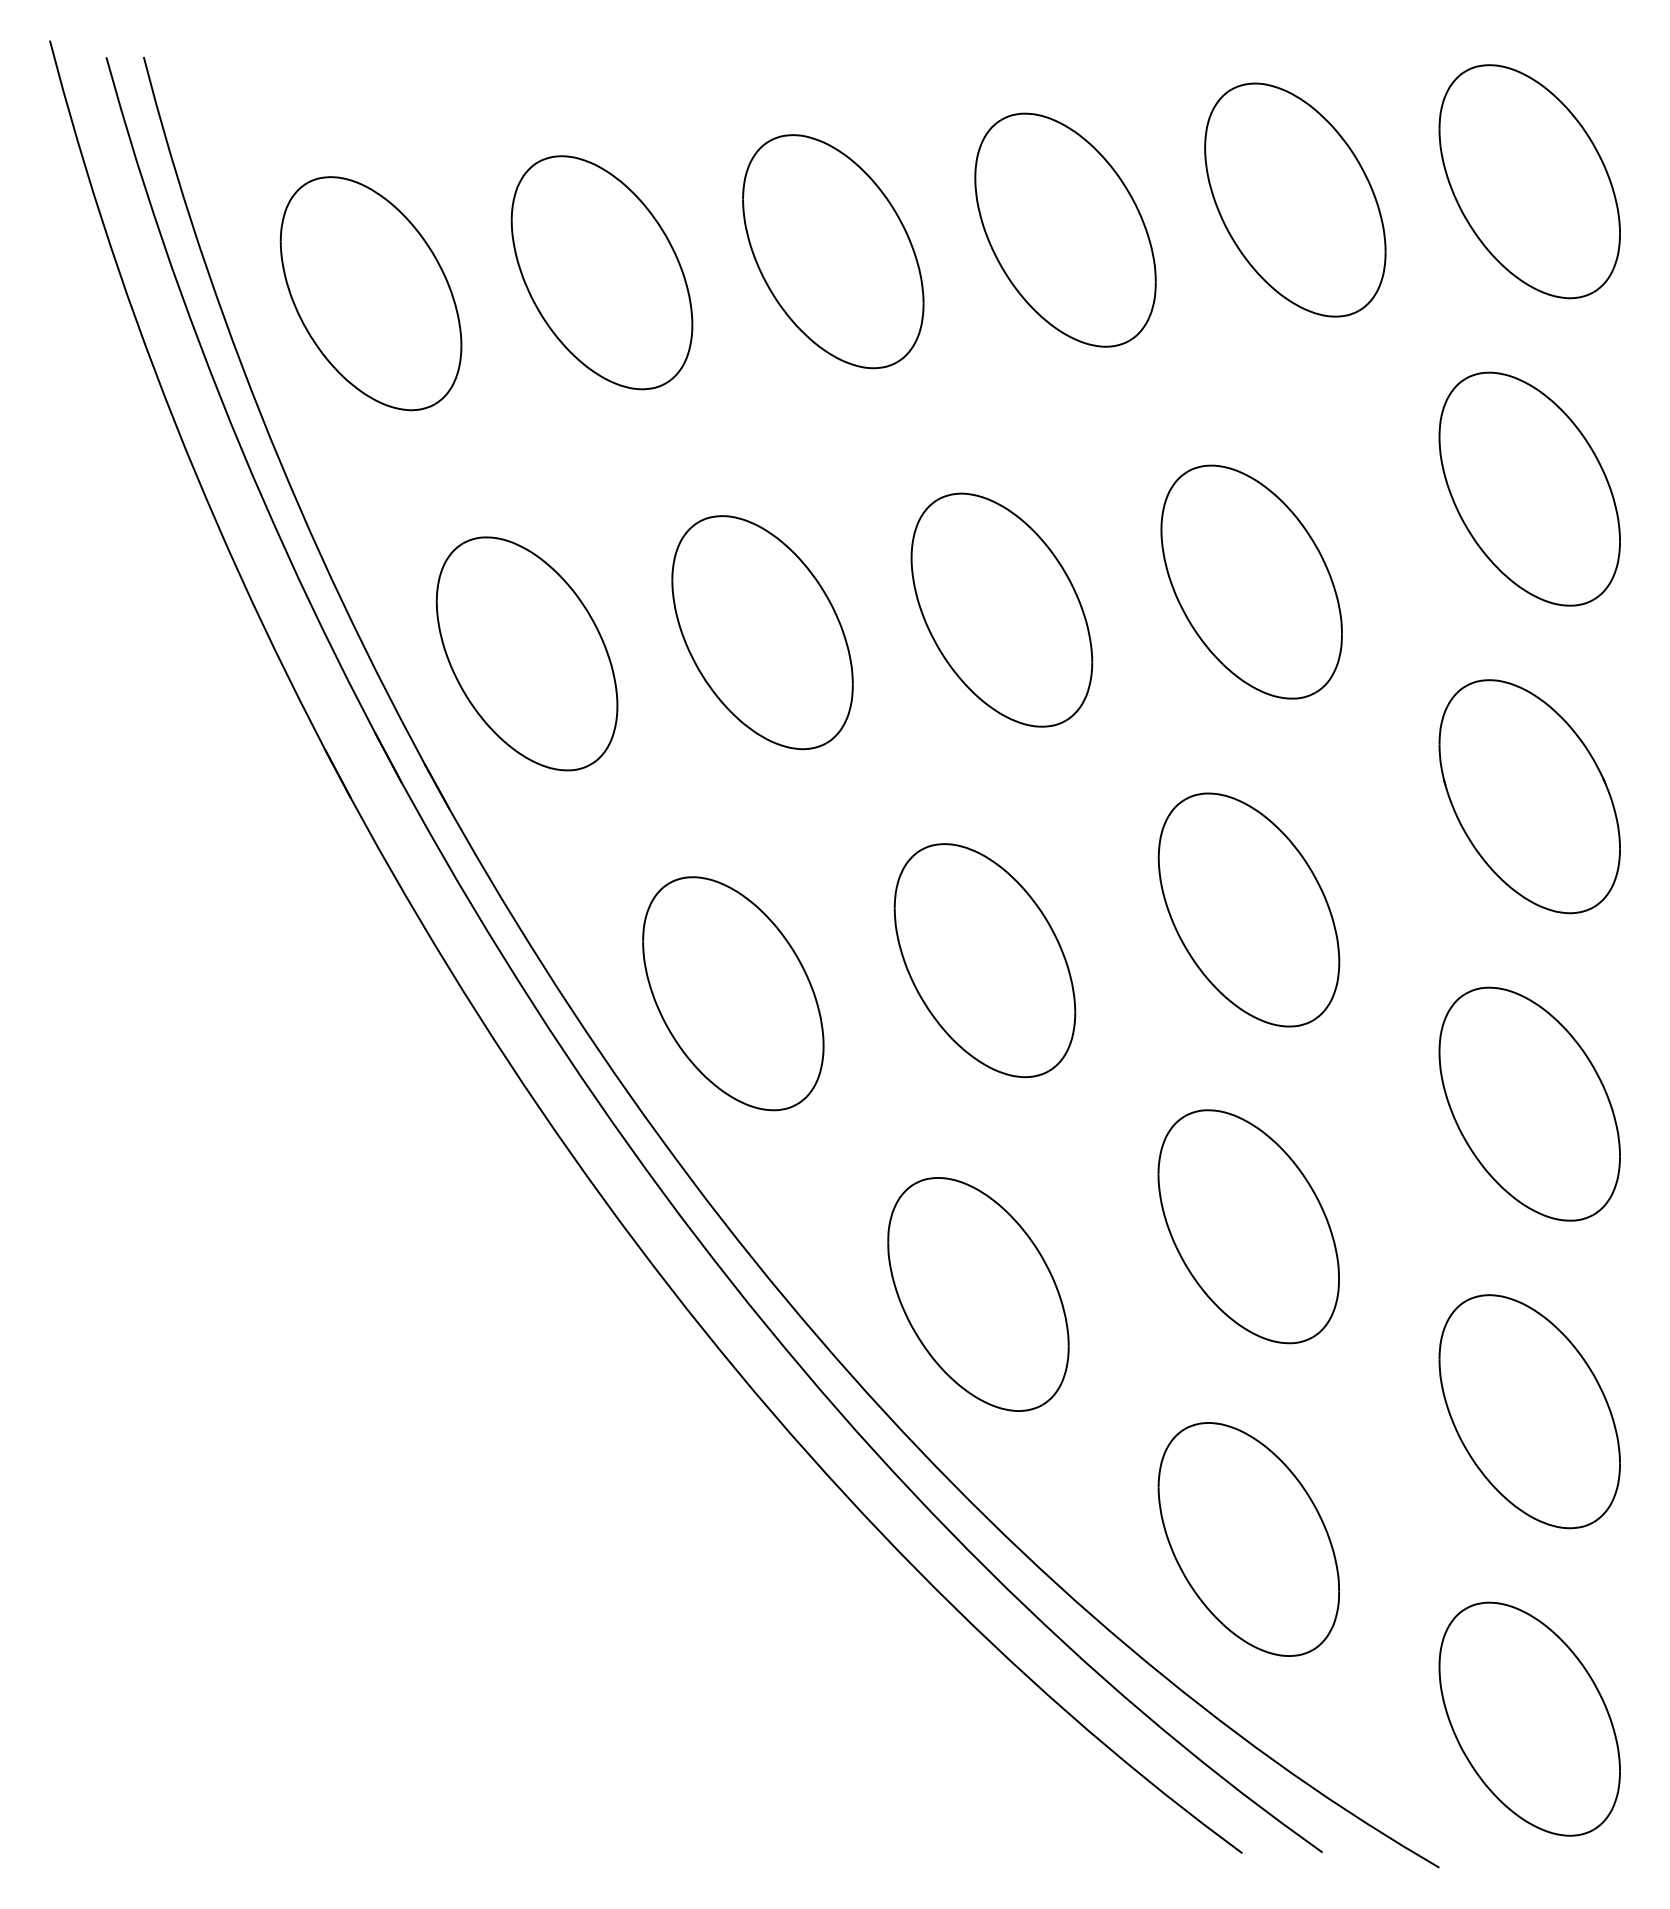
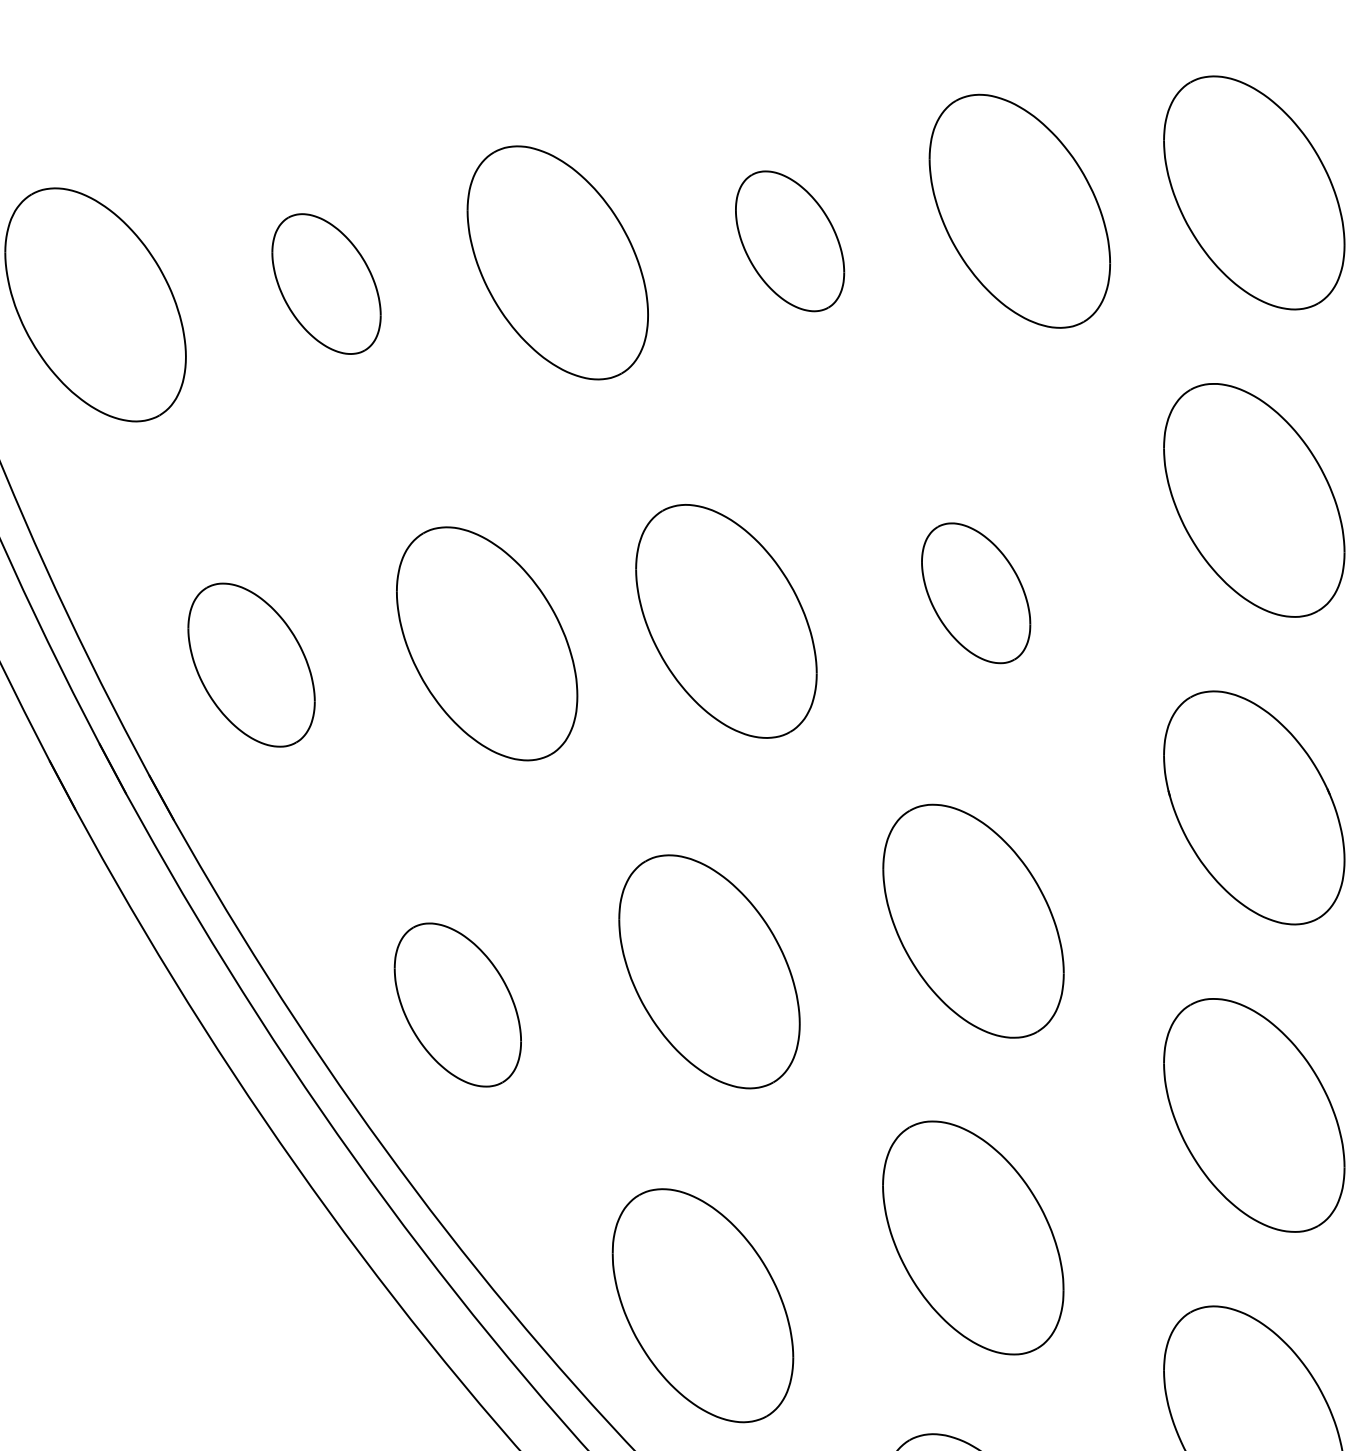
part: (1065, 229) -> (790, 240), size x0.6
part: (601, 272) -> (326, 283), size x0.6
part: (1251, 581) -> (976, 592), size x0.6
part: (526, 653) -> (251, 664), size x0.7
part: (733, 993) -> (458, 1004), size x0.7

